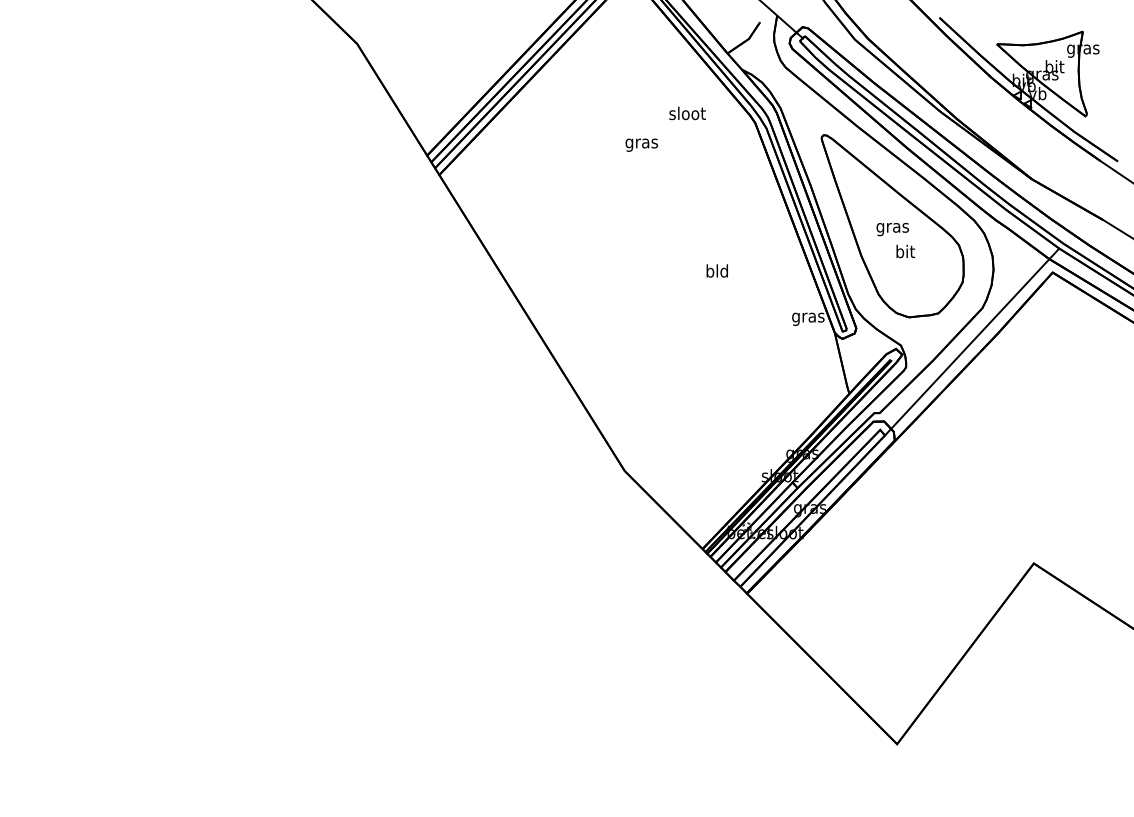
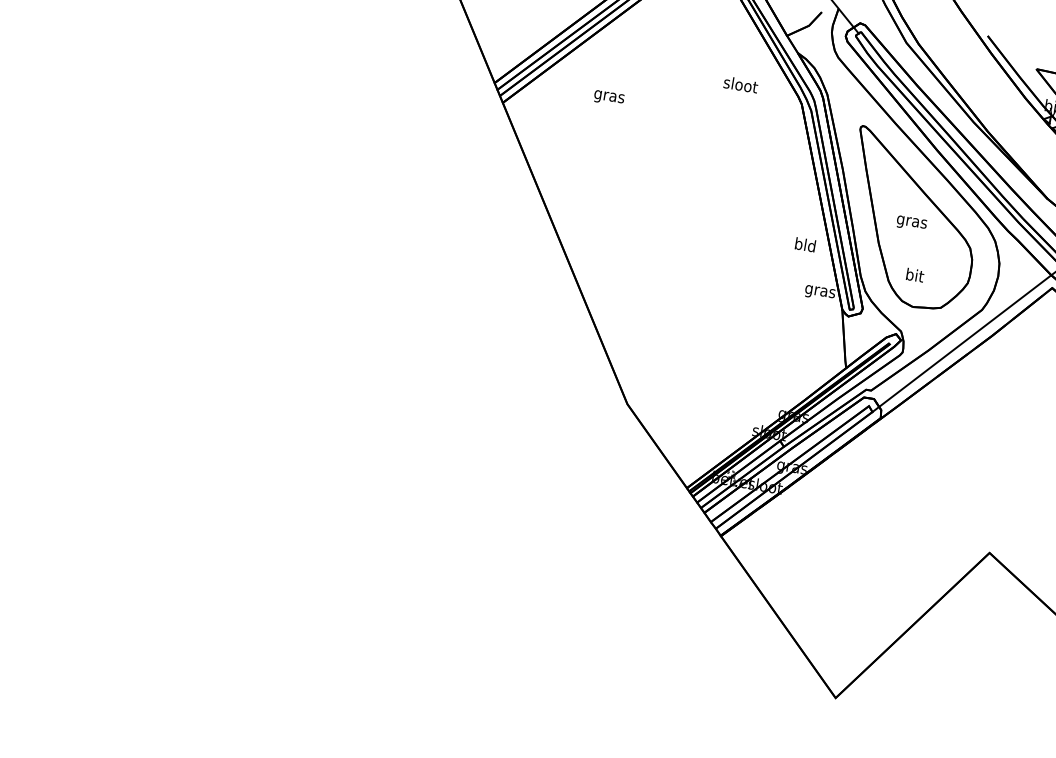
text: (641, 144) -> (608, 97), moved
text: (905, 251) -> (915, 275), moved
text: (716, 270) -> (804, 244), moved

